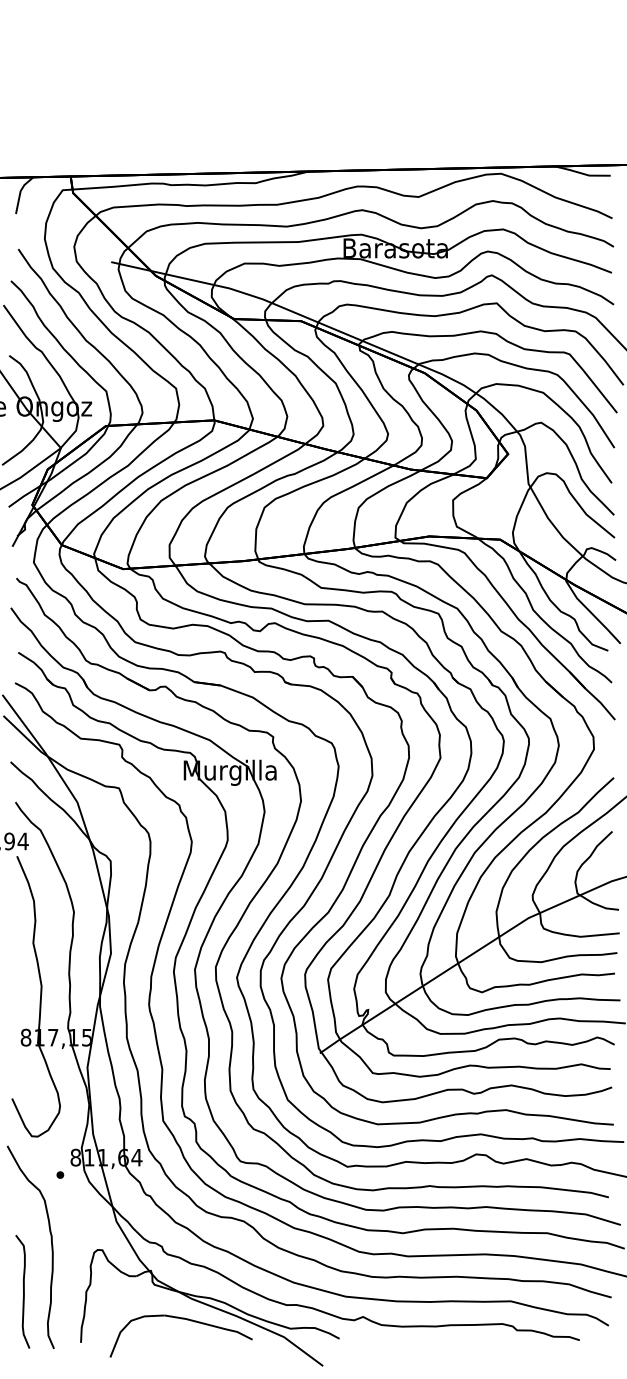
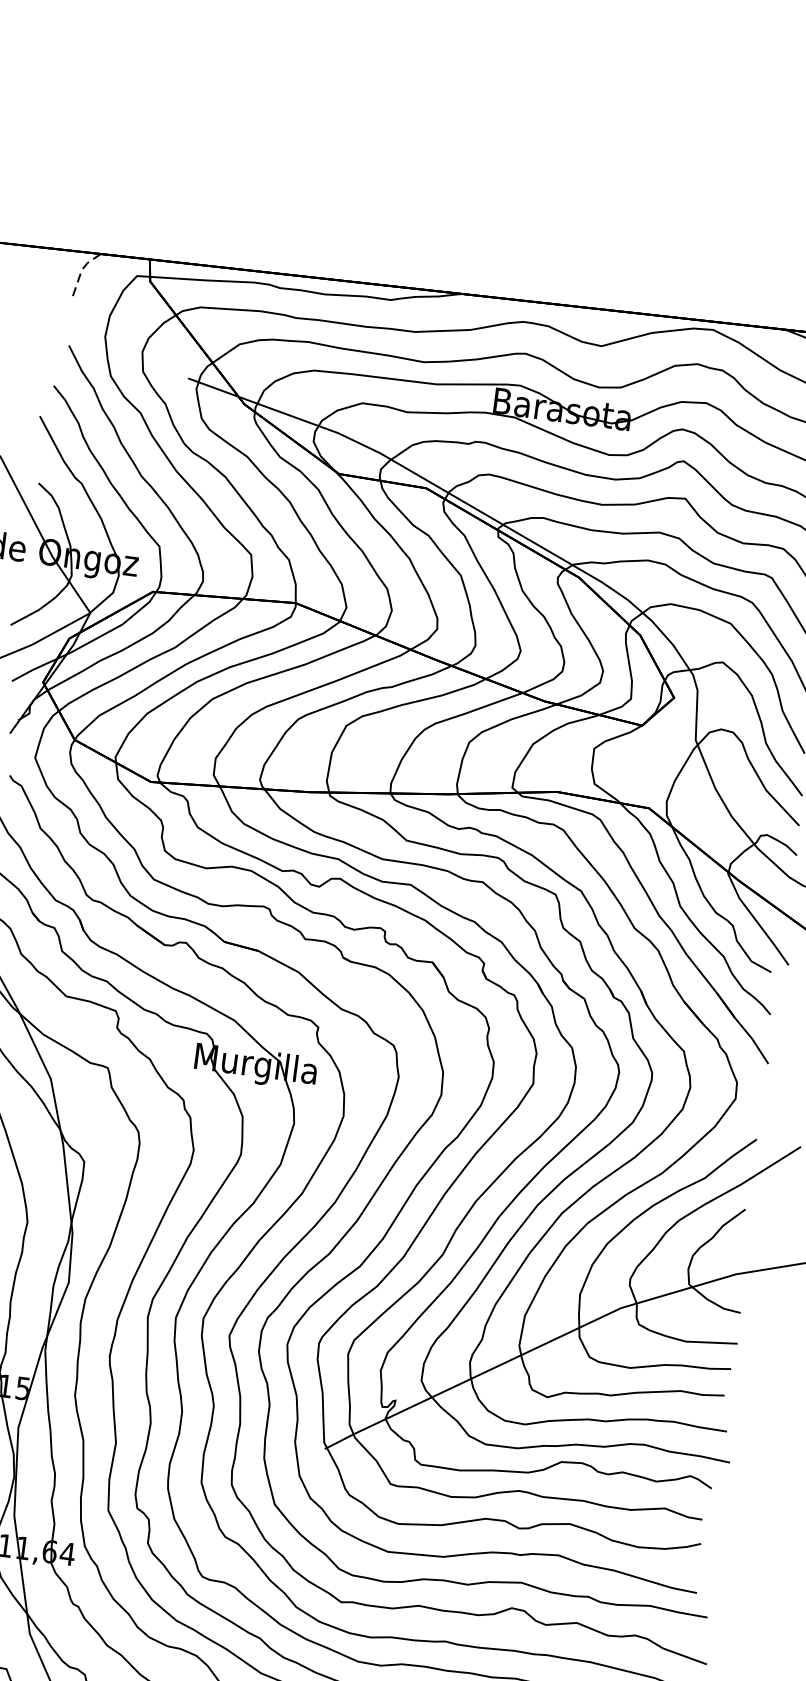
line: (20, 192) -> (81, 271), solid -> dashed

